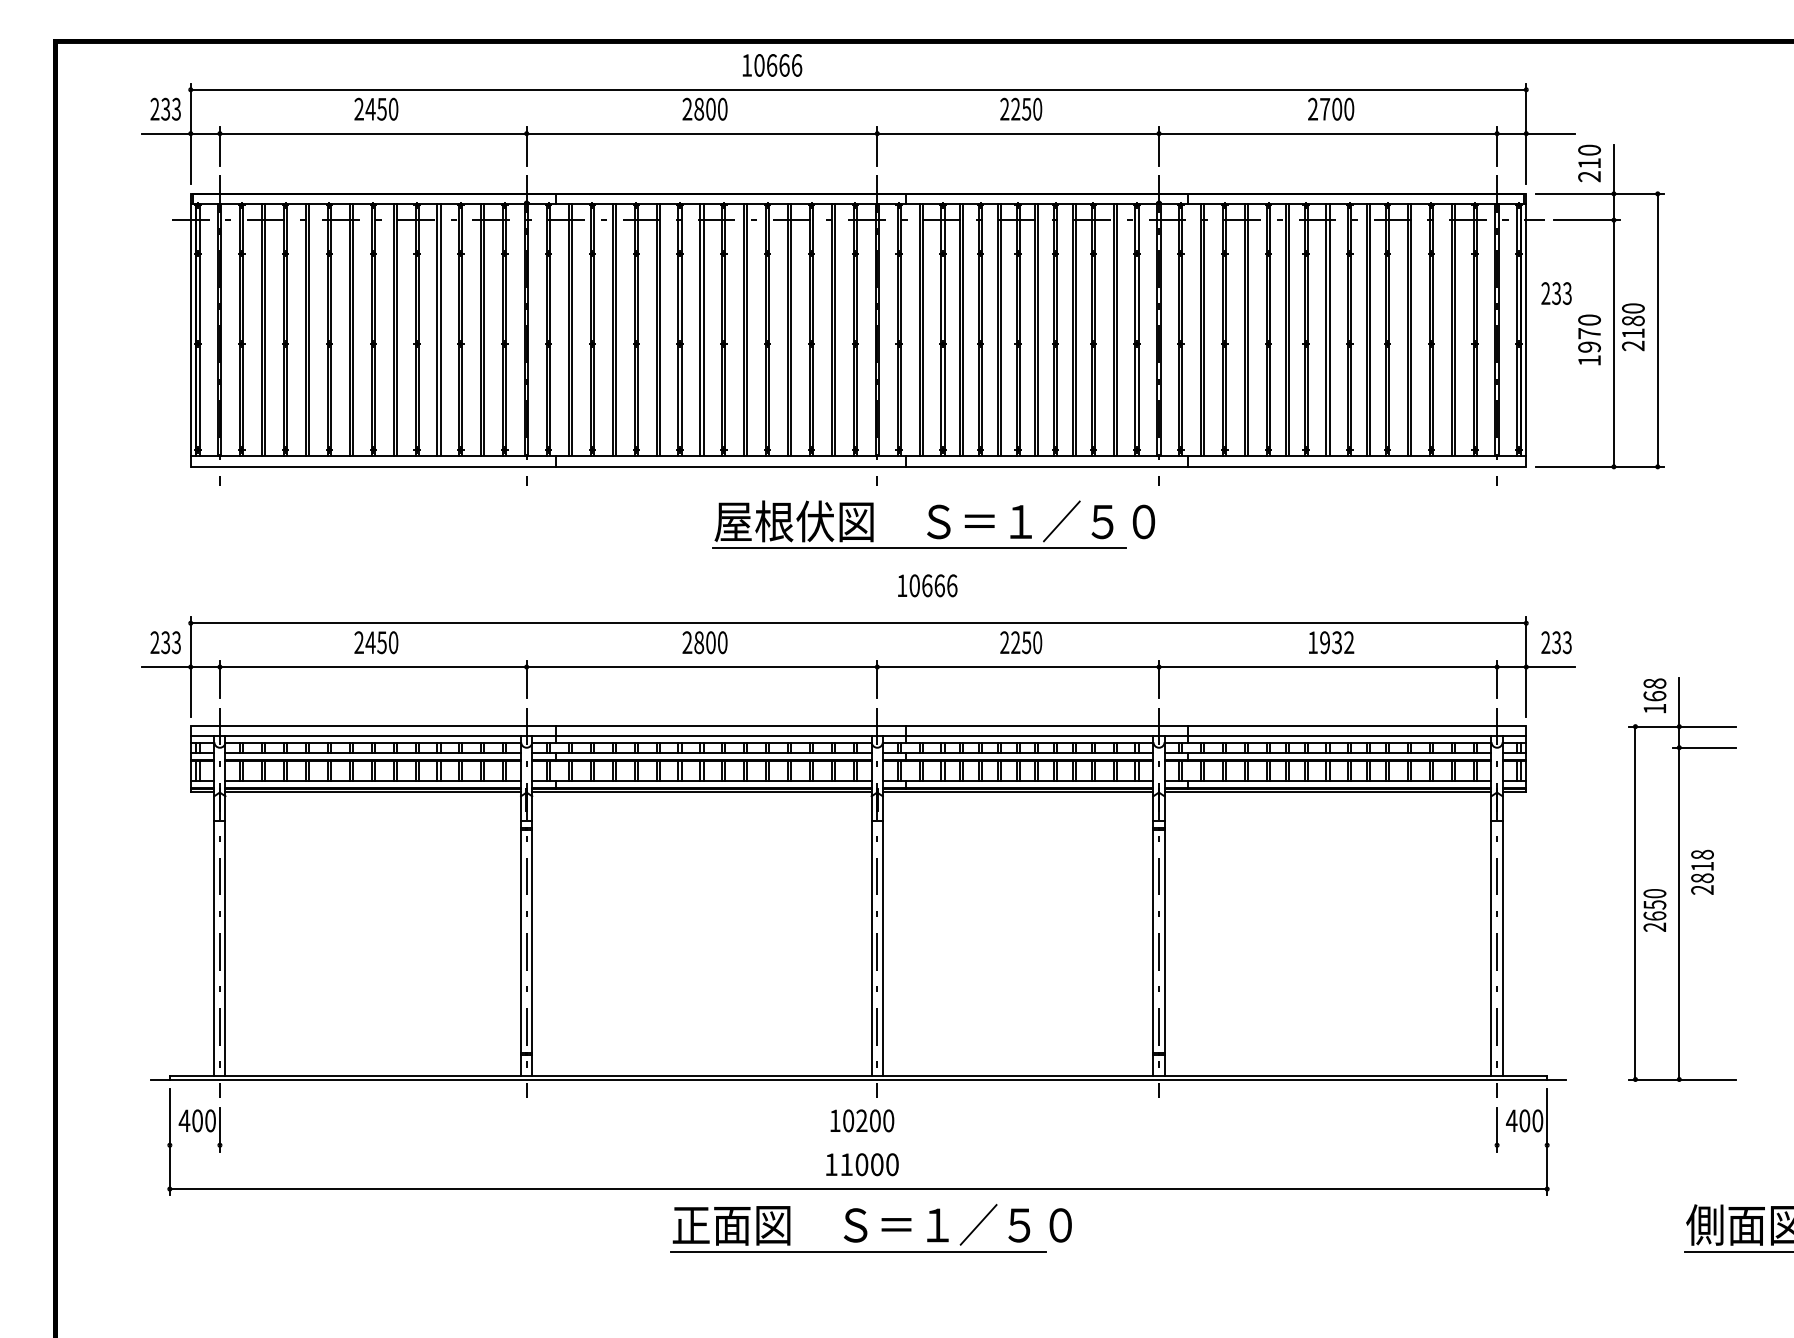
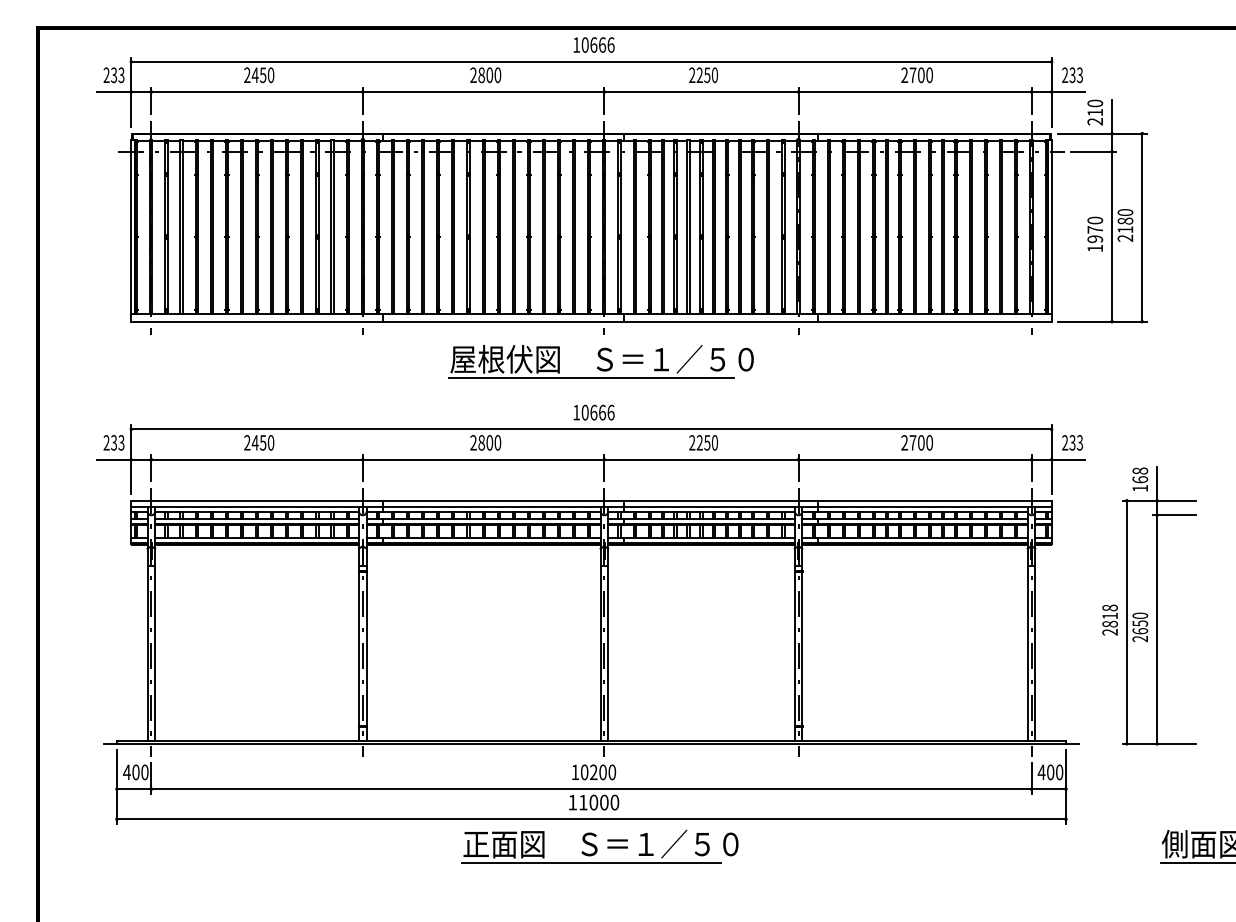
text: (771, 64) -> (593, 44), moved
text: (1556, 293) -> (1072, 75), moved
part: (932, 524) -> (600, 361), moved
text: (926, 585) -> (593, 412), moved
text: (1331, 642) -> (917, 442), 1932 -> 2700
text: (1701, 871) -> (1109, 619), moved
line: (858, 1145) -> (591, 789), added

